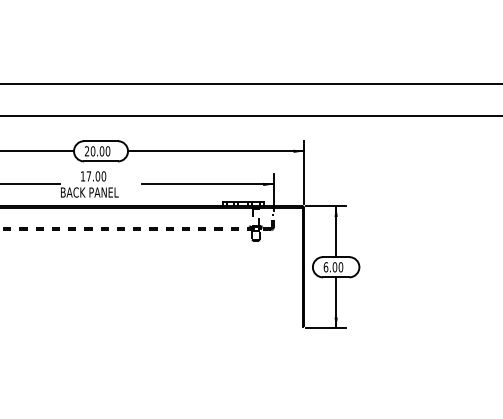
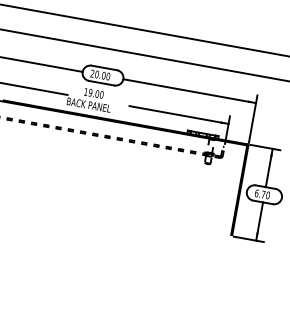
text: (88, 176) -> (90, 92), 17.00 -> 19.00
text: (334, 267) -> (263, 194), 6.00 -> 6.70

